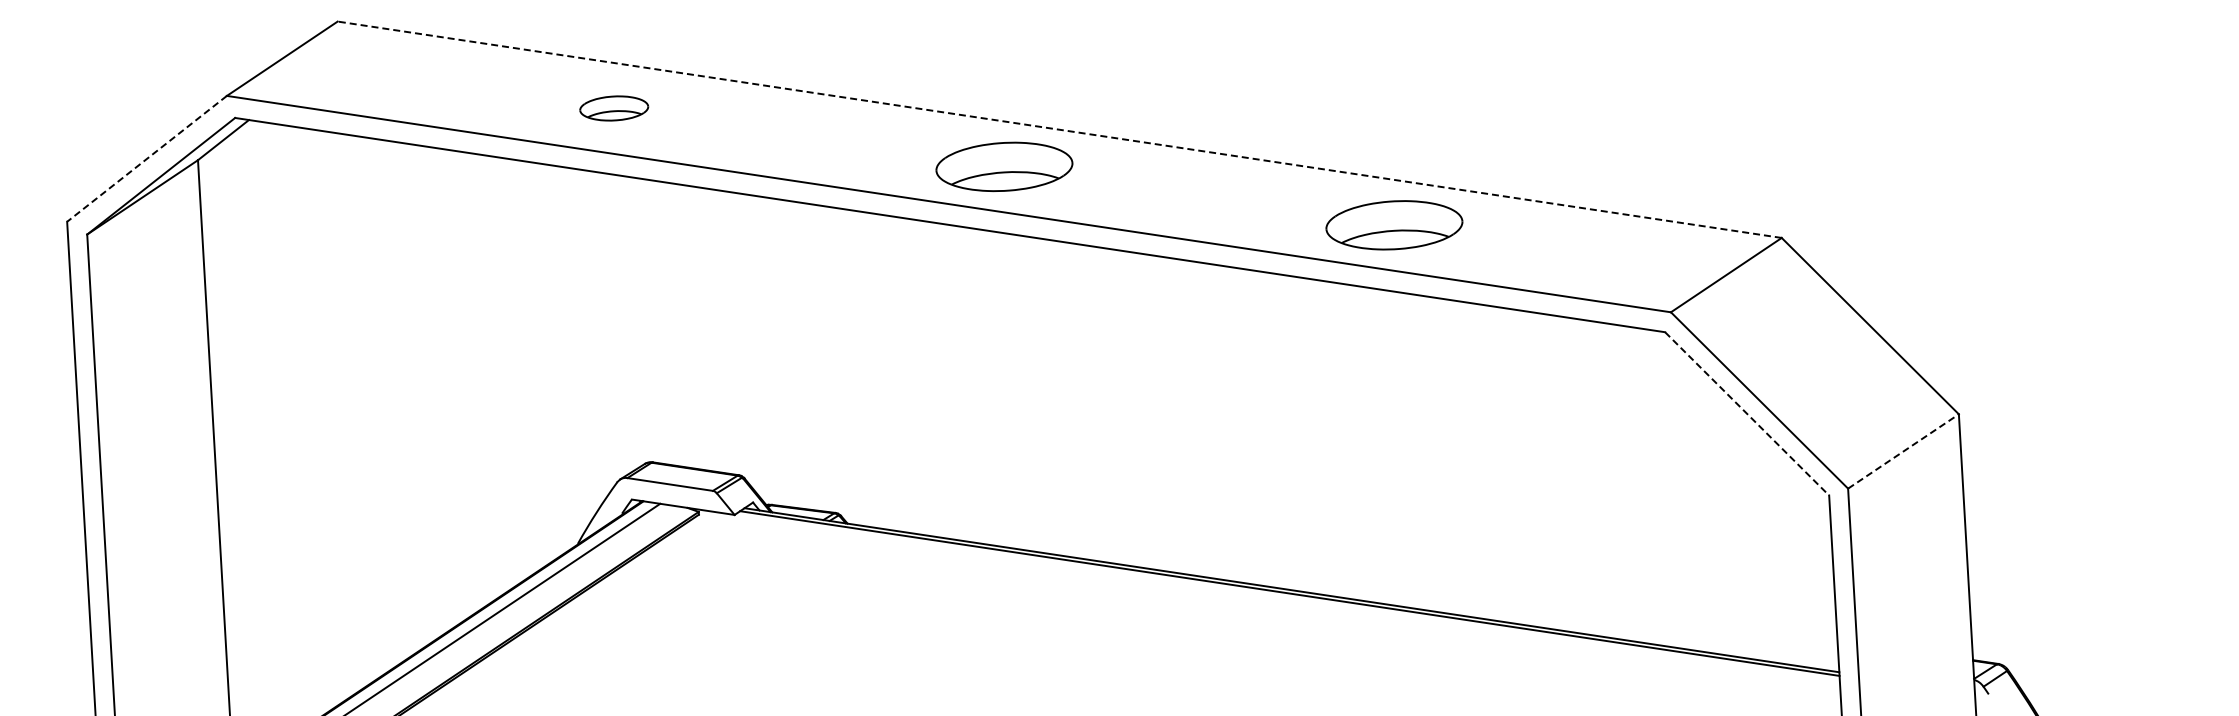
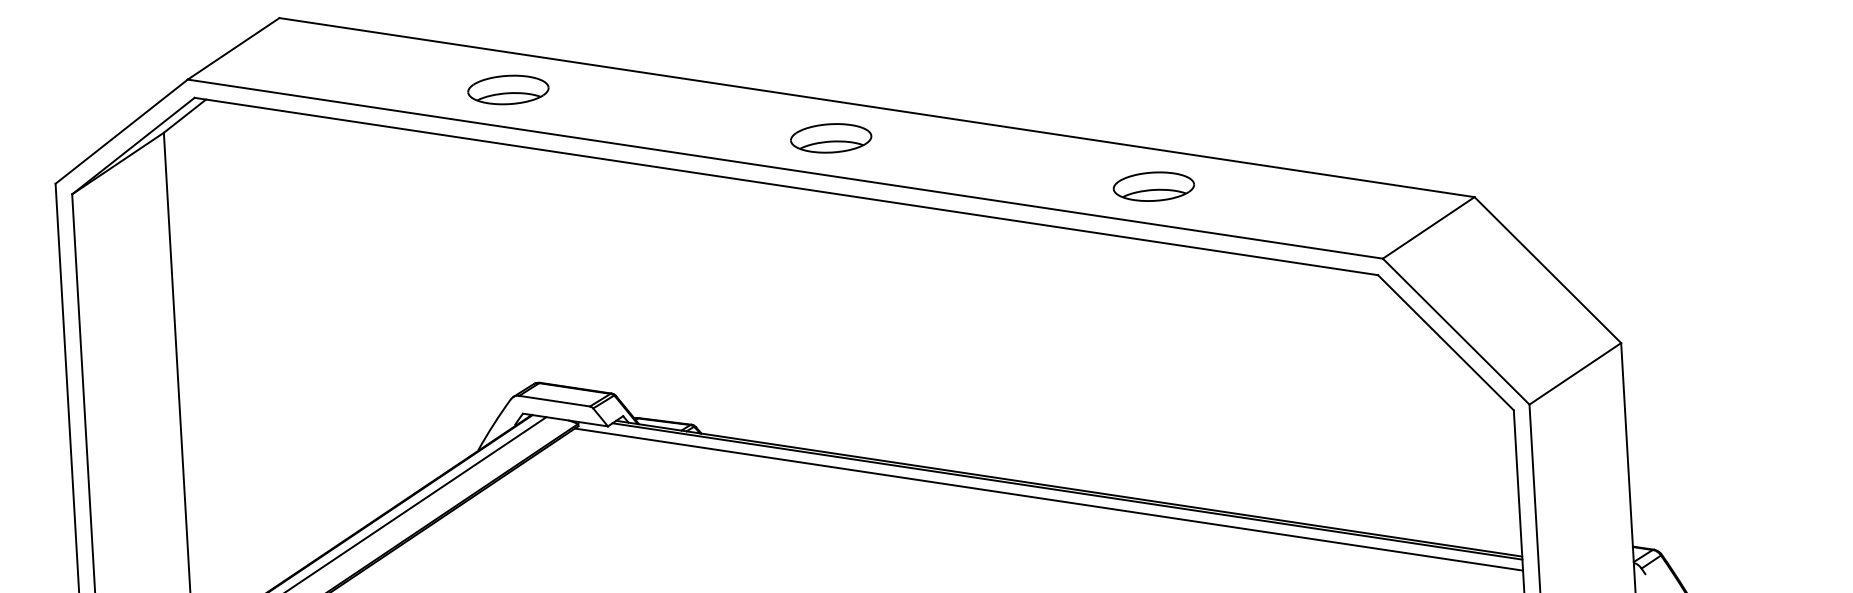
part: (613, 108) -> (507, 90), size x1.43
line: (1059, 129) -> (876, 107), dashed -> solid
line: (147, 158) -> (122, 131), dashed -> solid
part: (1003, 166) -> (830, 138), size x0.71
part: (1393, 225) -> (1153, 186), size x0.71
line: (1747, 413) -> (1446, 342), dashed -> solid
line: (1903, 451) -> (1575, 373), dashed -> solid
line: (1267, 603) -> (1048, 499), added

